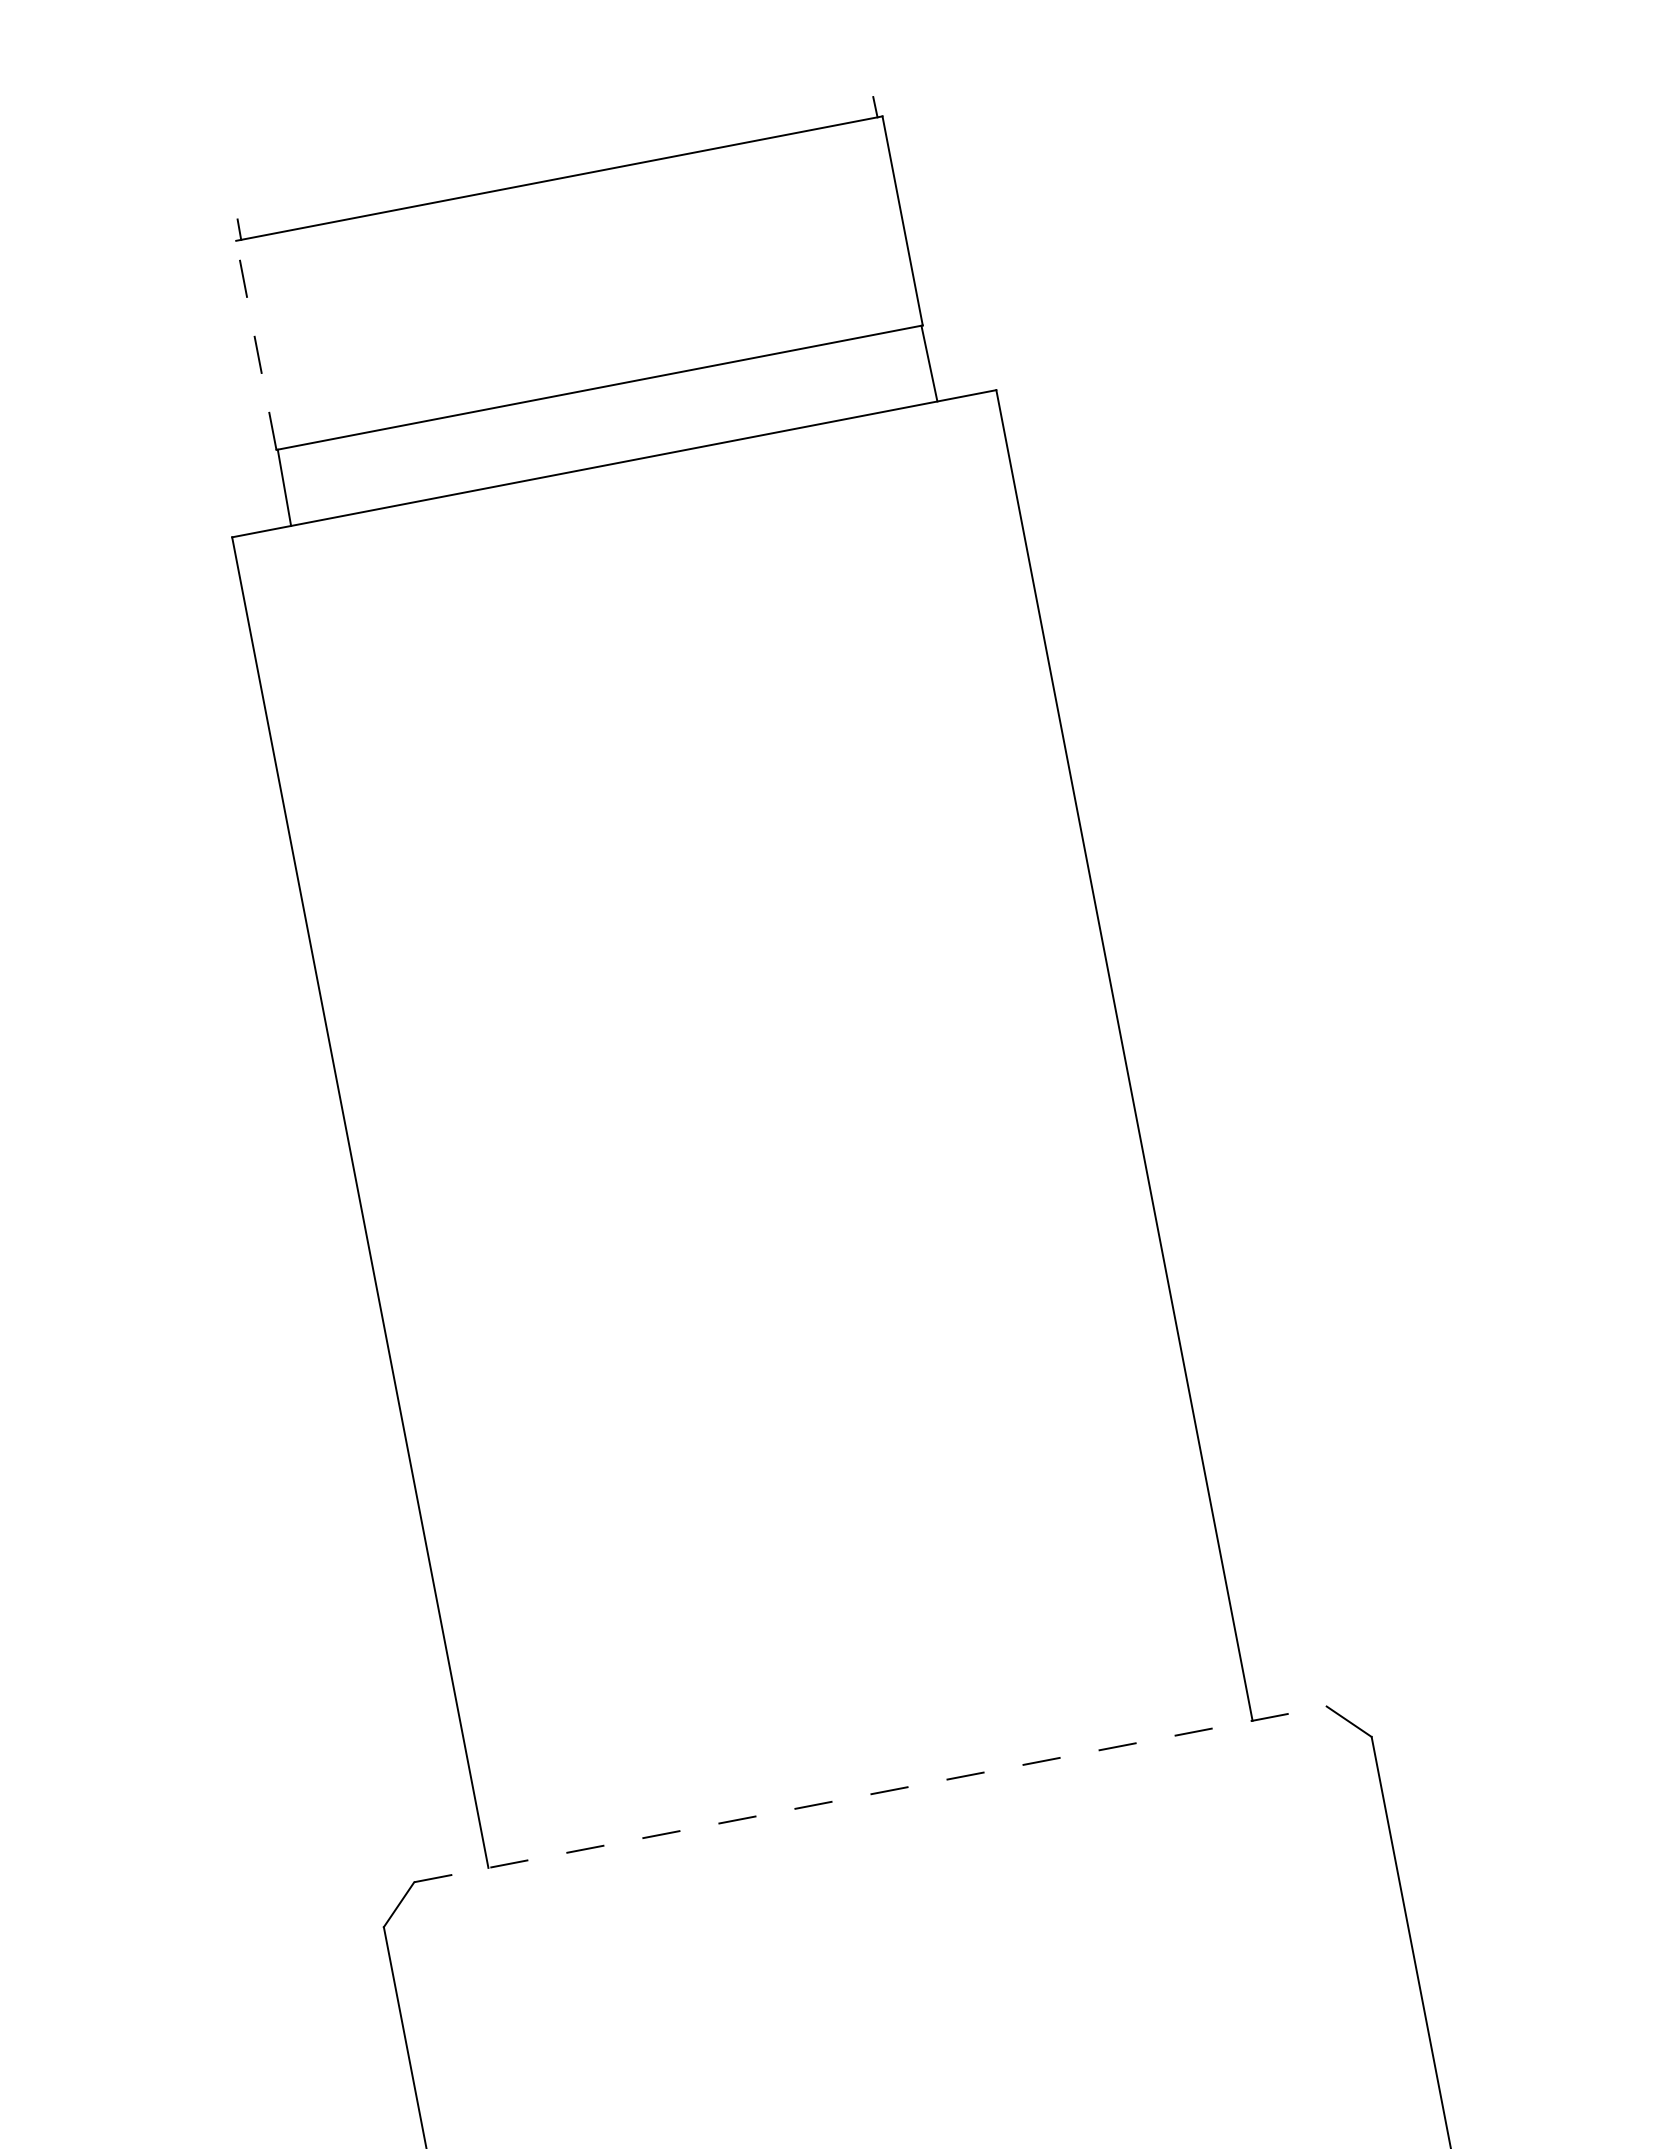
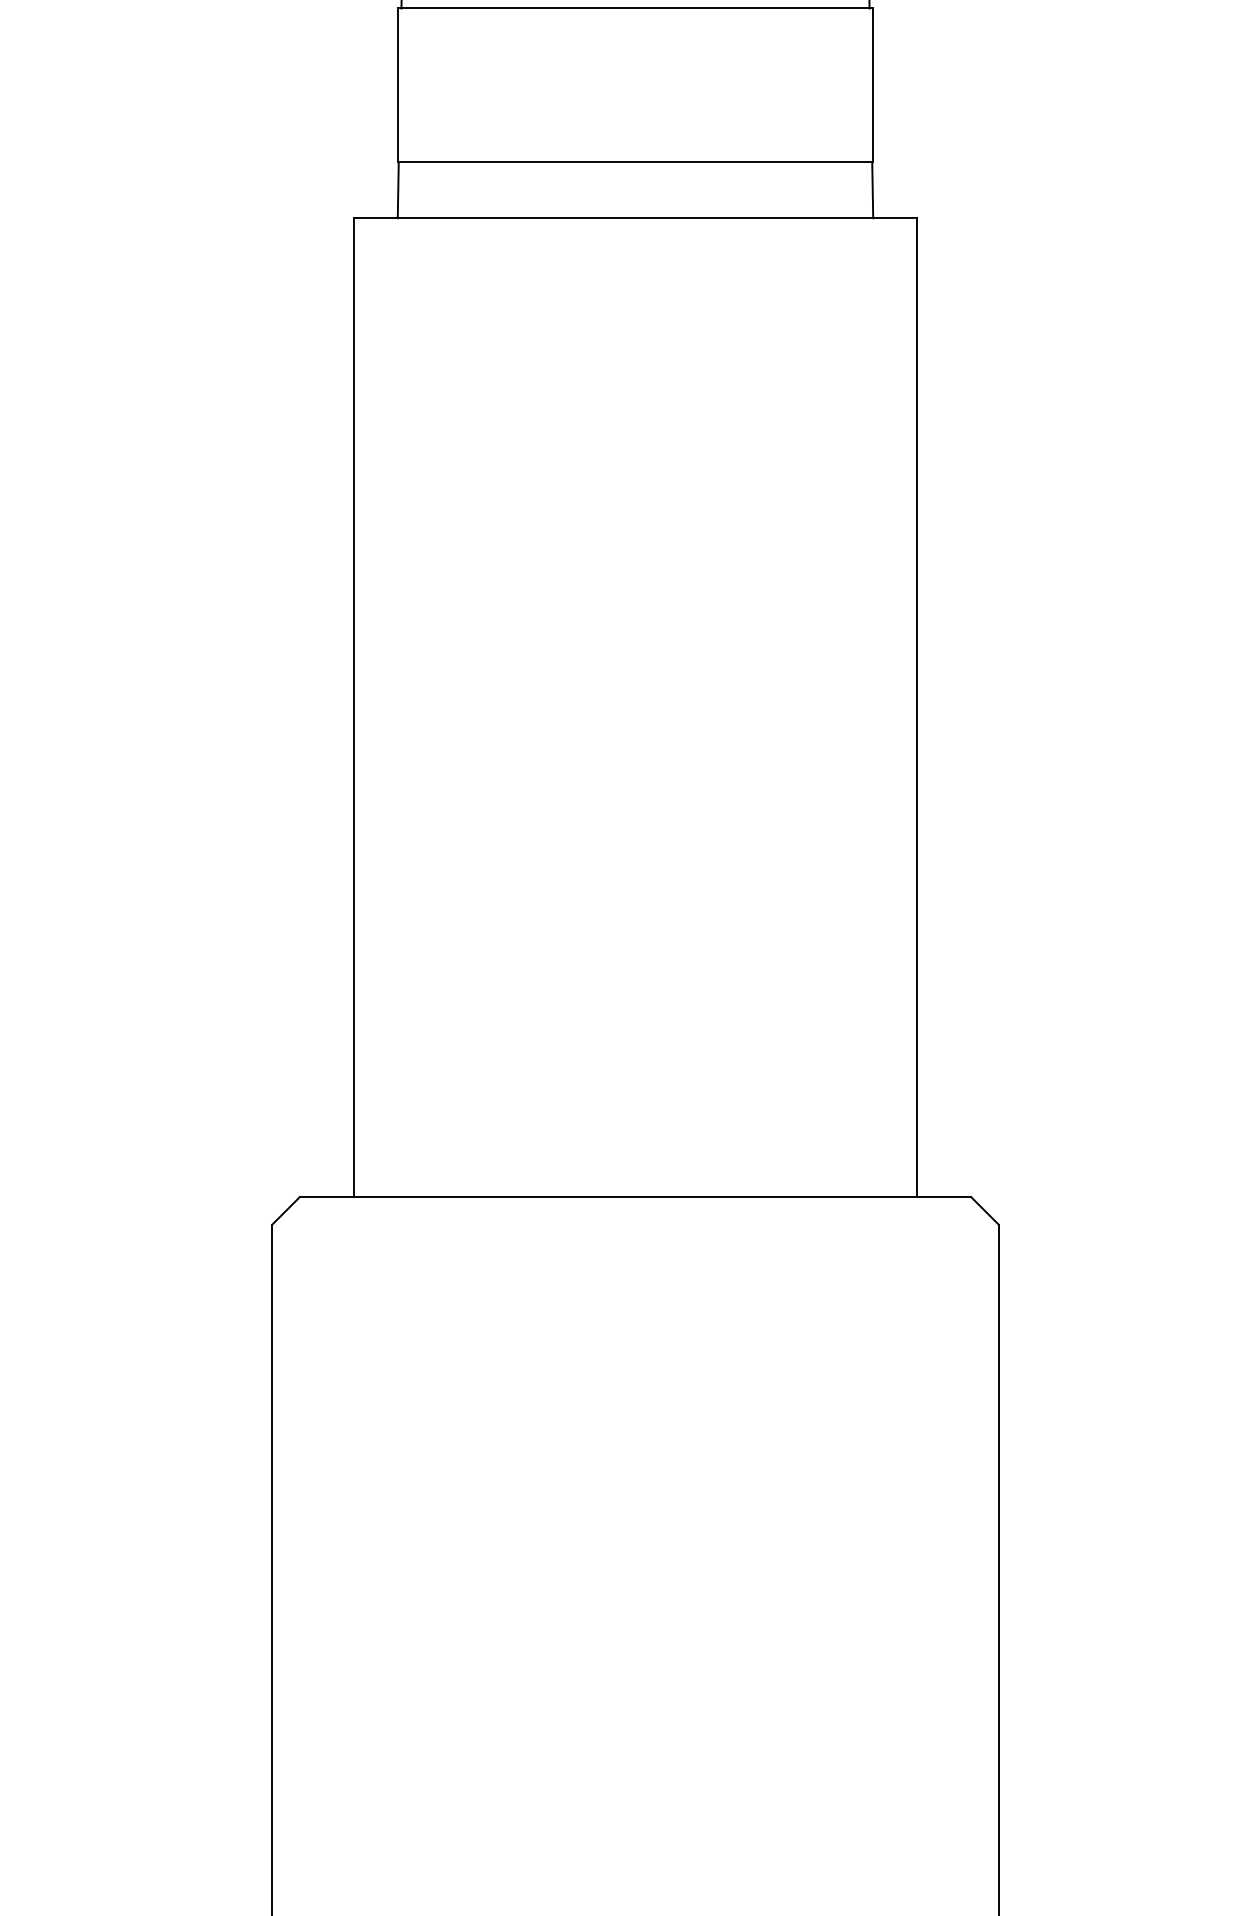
line: (255, 345) -> (397, 85), dashed -> solid
line: (870, 1794) -> (635, 1197), dashed -> solid

